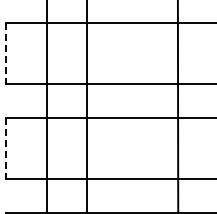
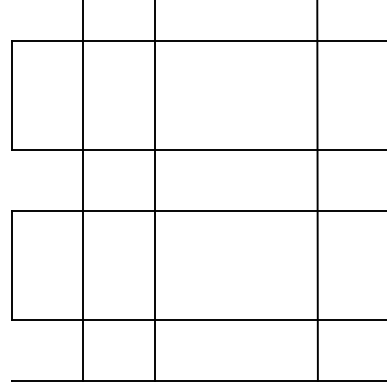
line: (6, 53) -> (11, 95), dashed -> solid
line: (6, 148) -> (11, 265), dashed -> solid

